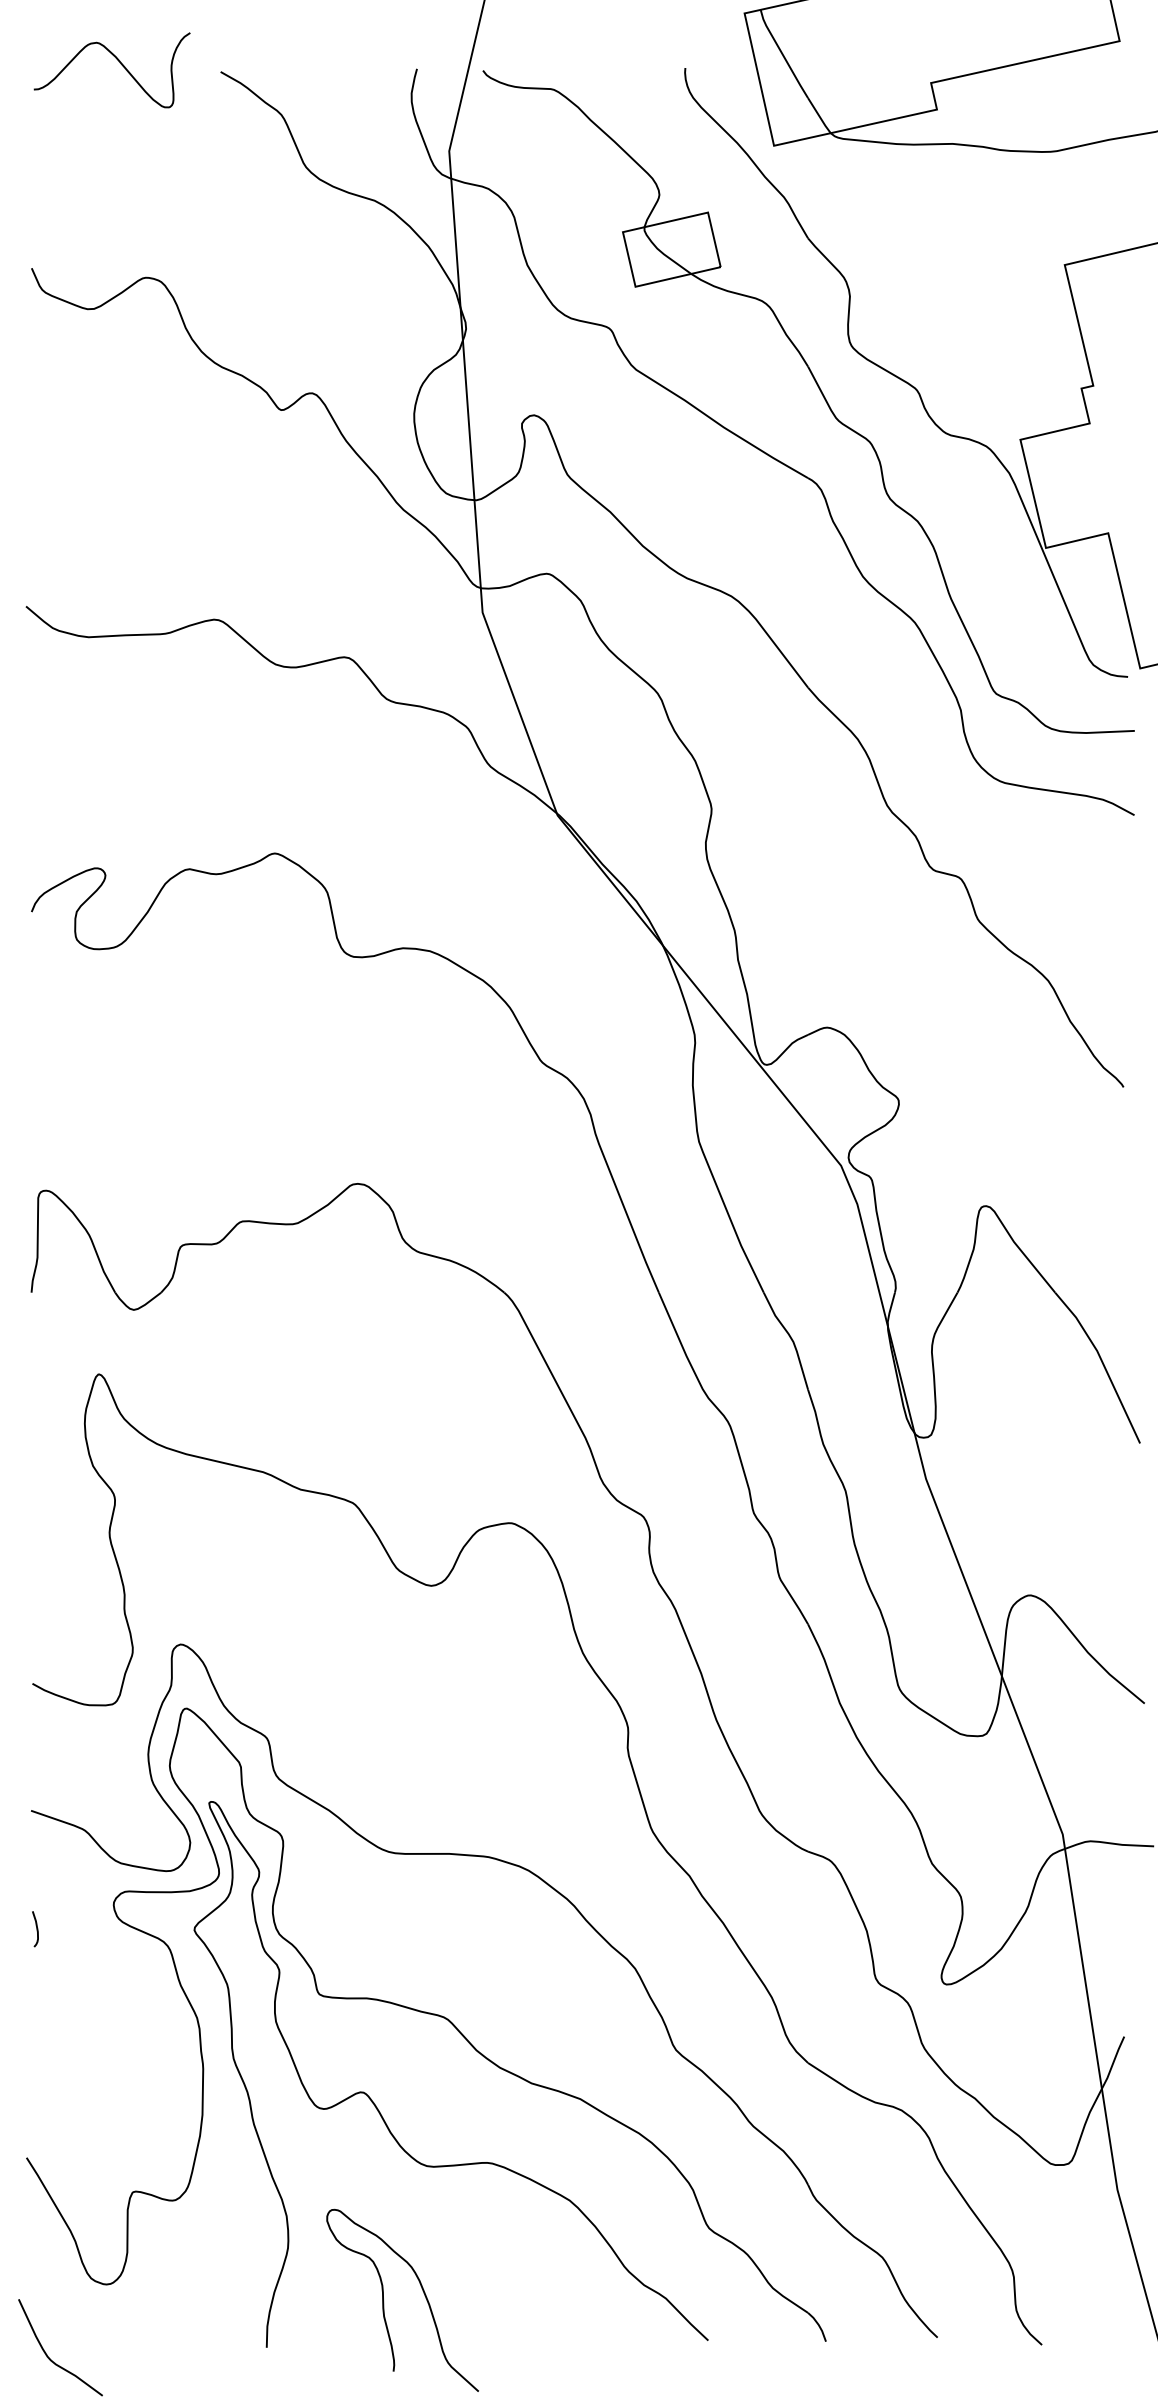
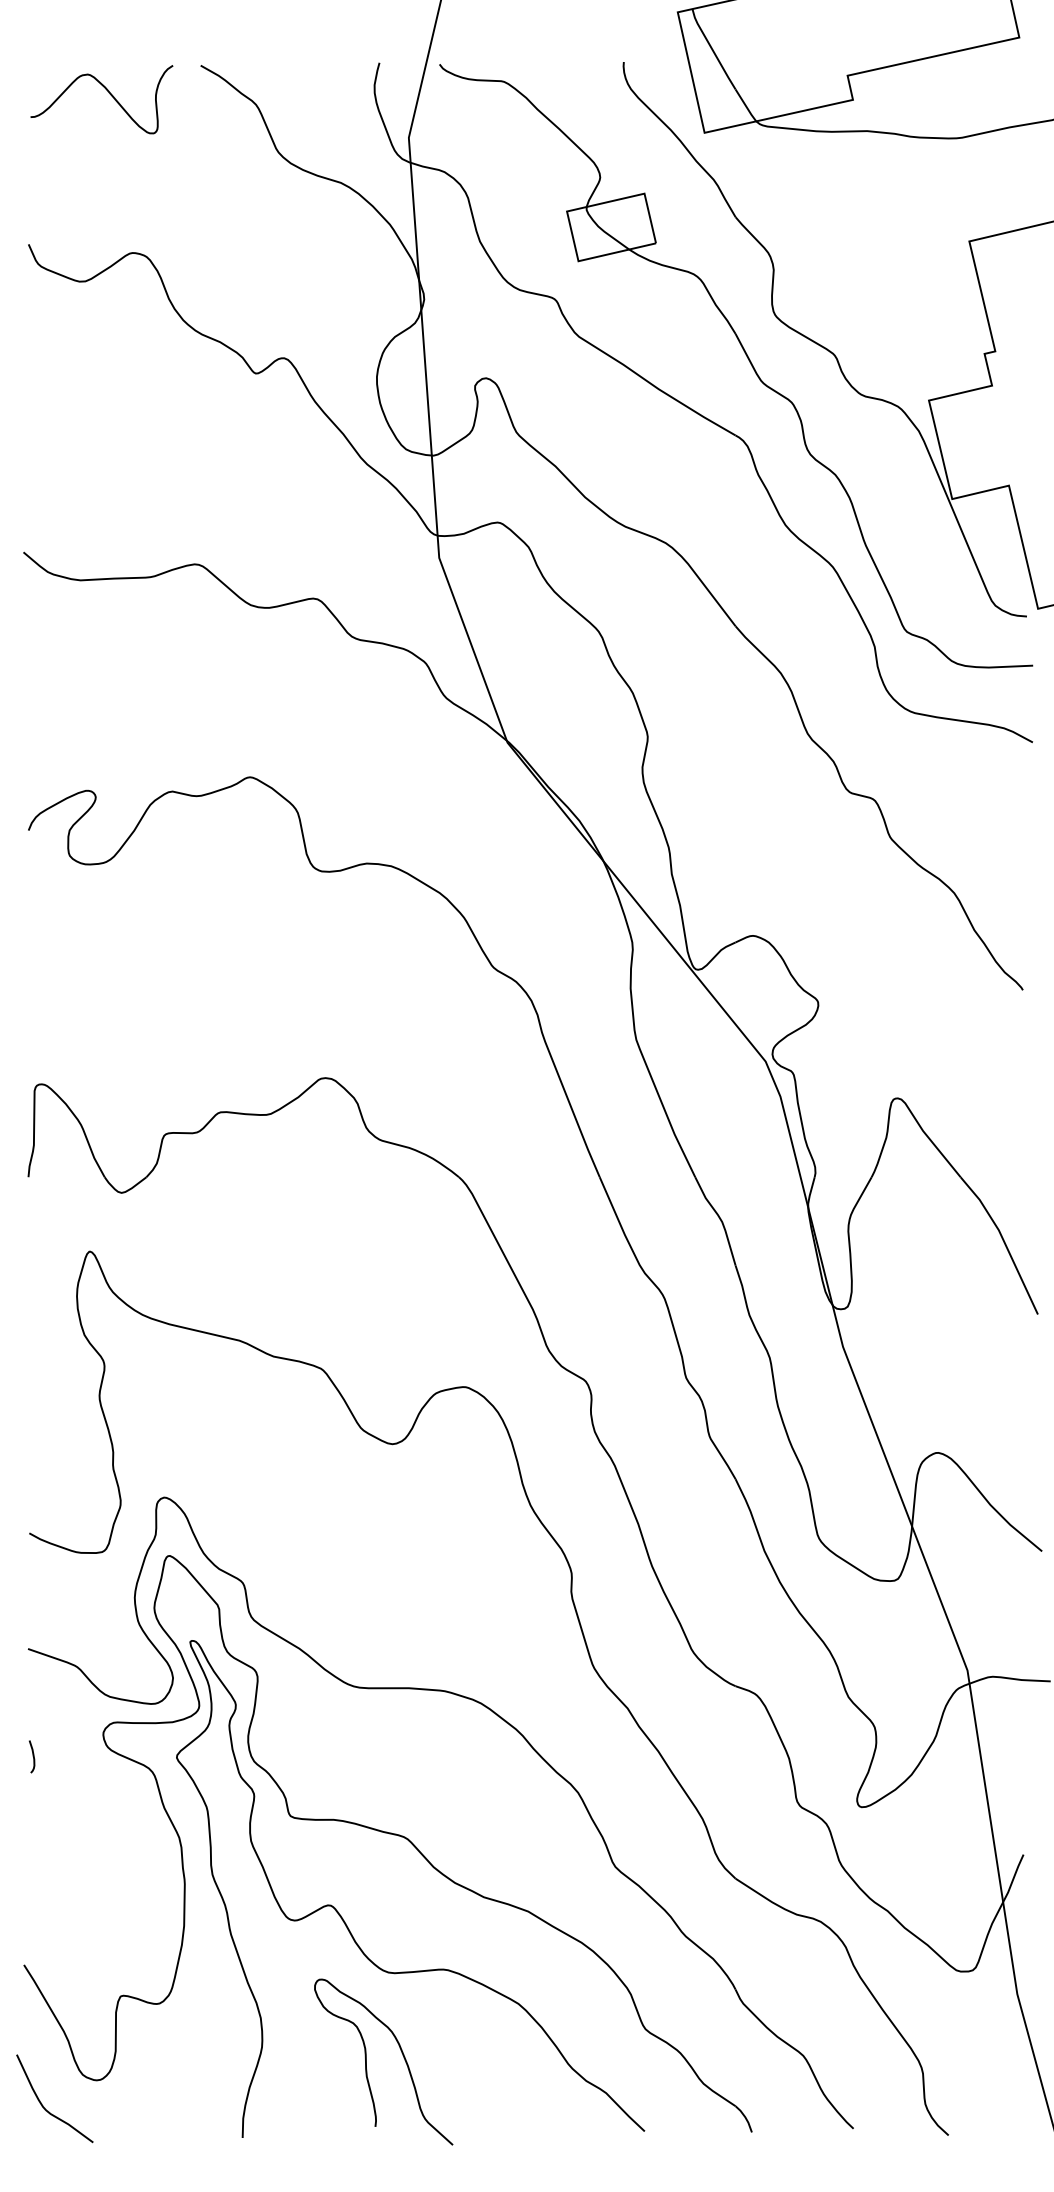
curve: (120, 64) -> (109, 94), moved
curve: (384, 2301) -> (367, 2063), moved
curve: (47, 2354) -> (43, 2104), moved

